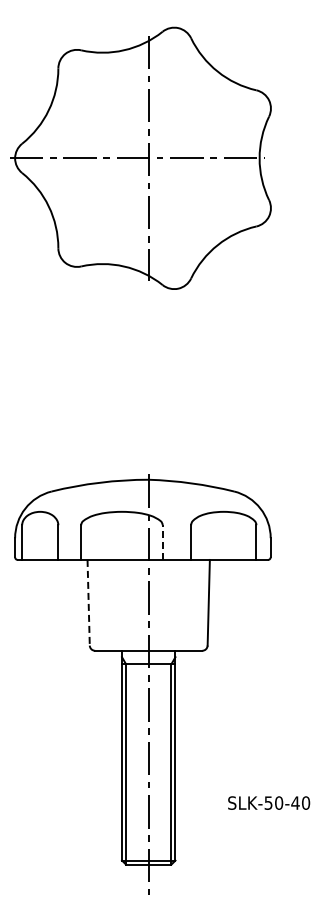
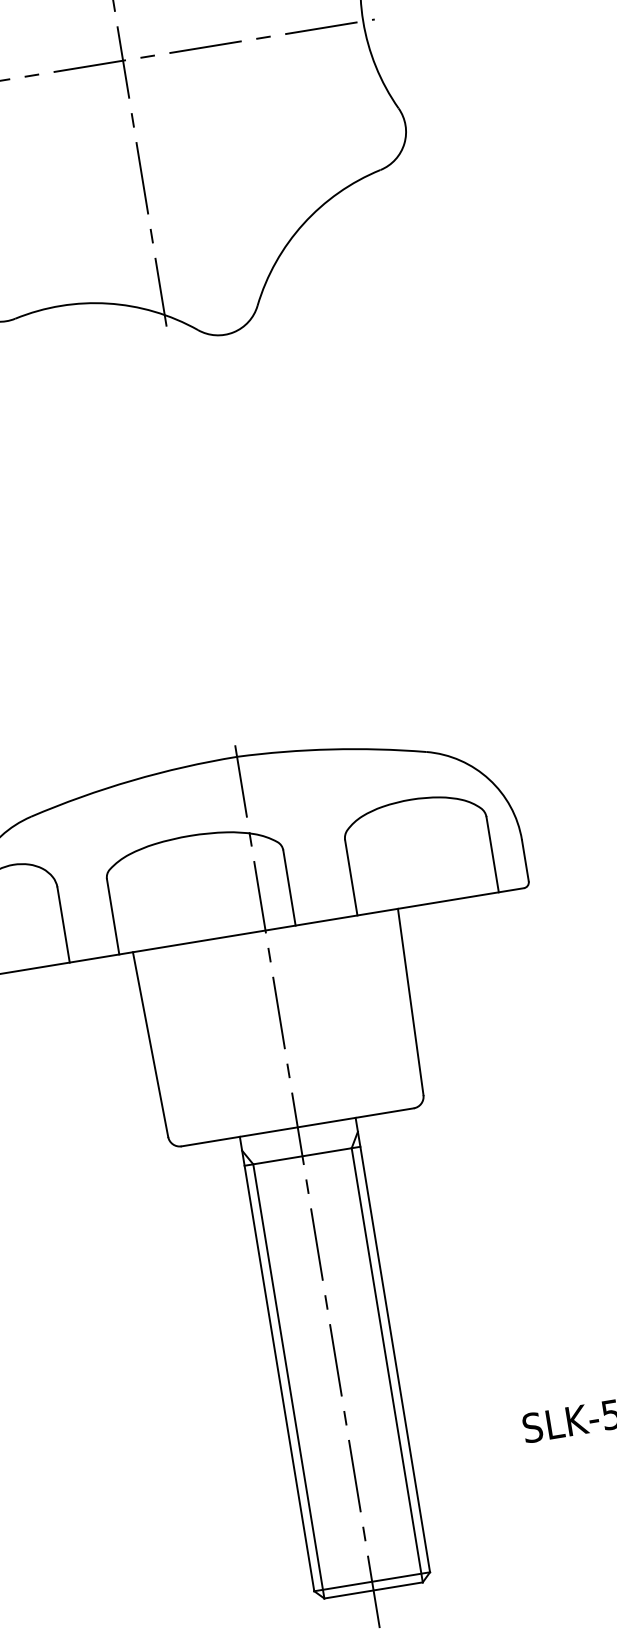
line: (162, 542) -> (289, 887), dashed -> solid
line: (88, 602) -> (150, 1044), dashed -> solid

